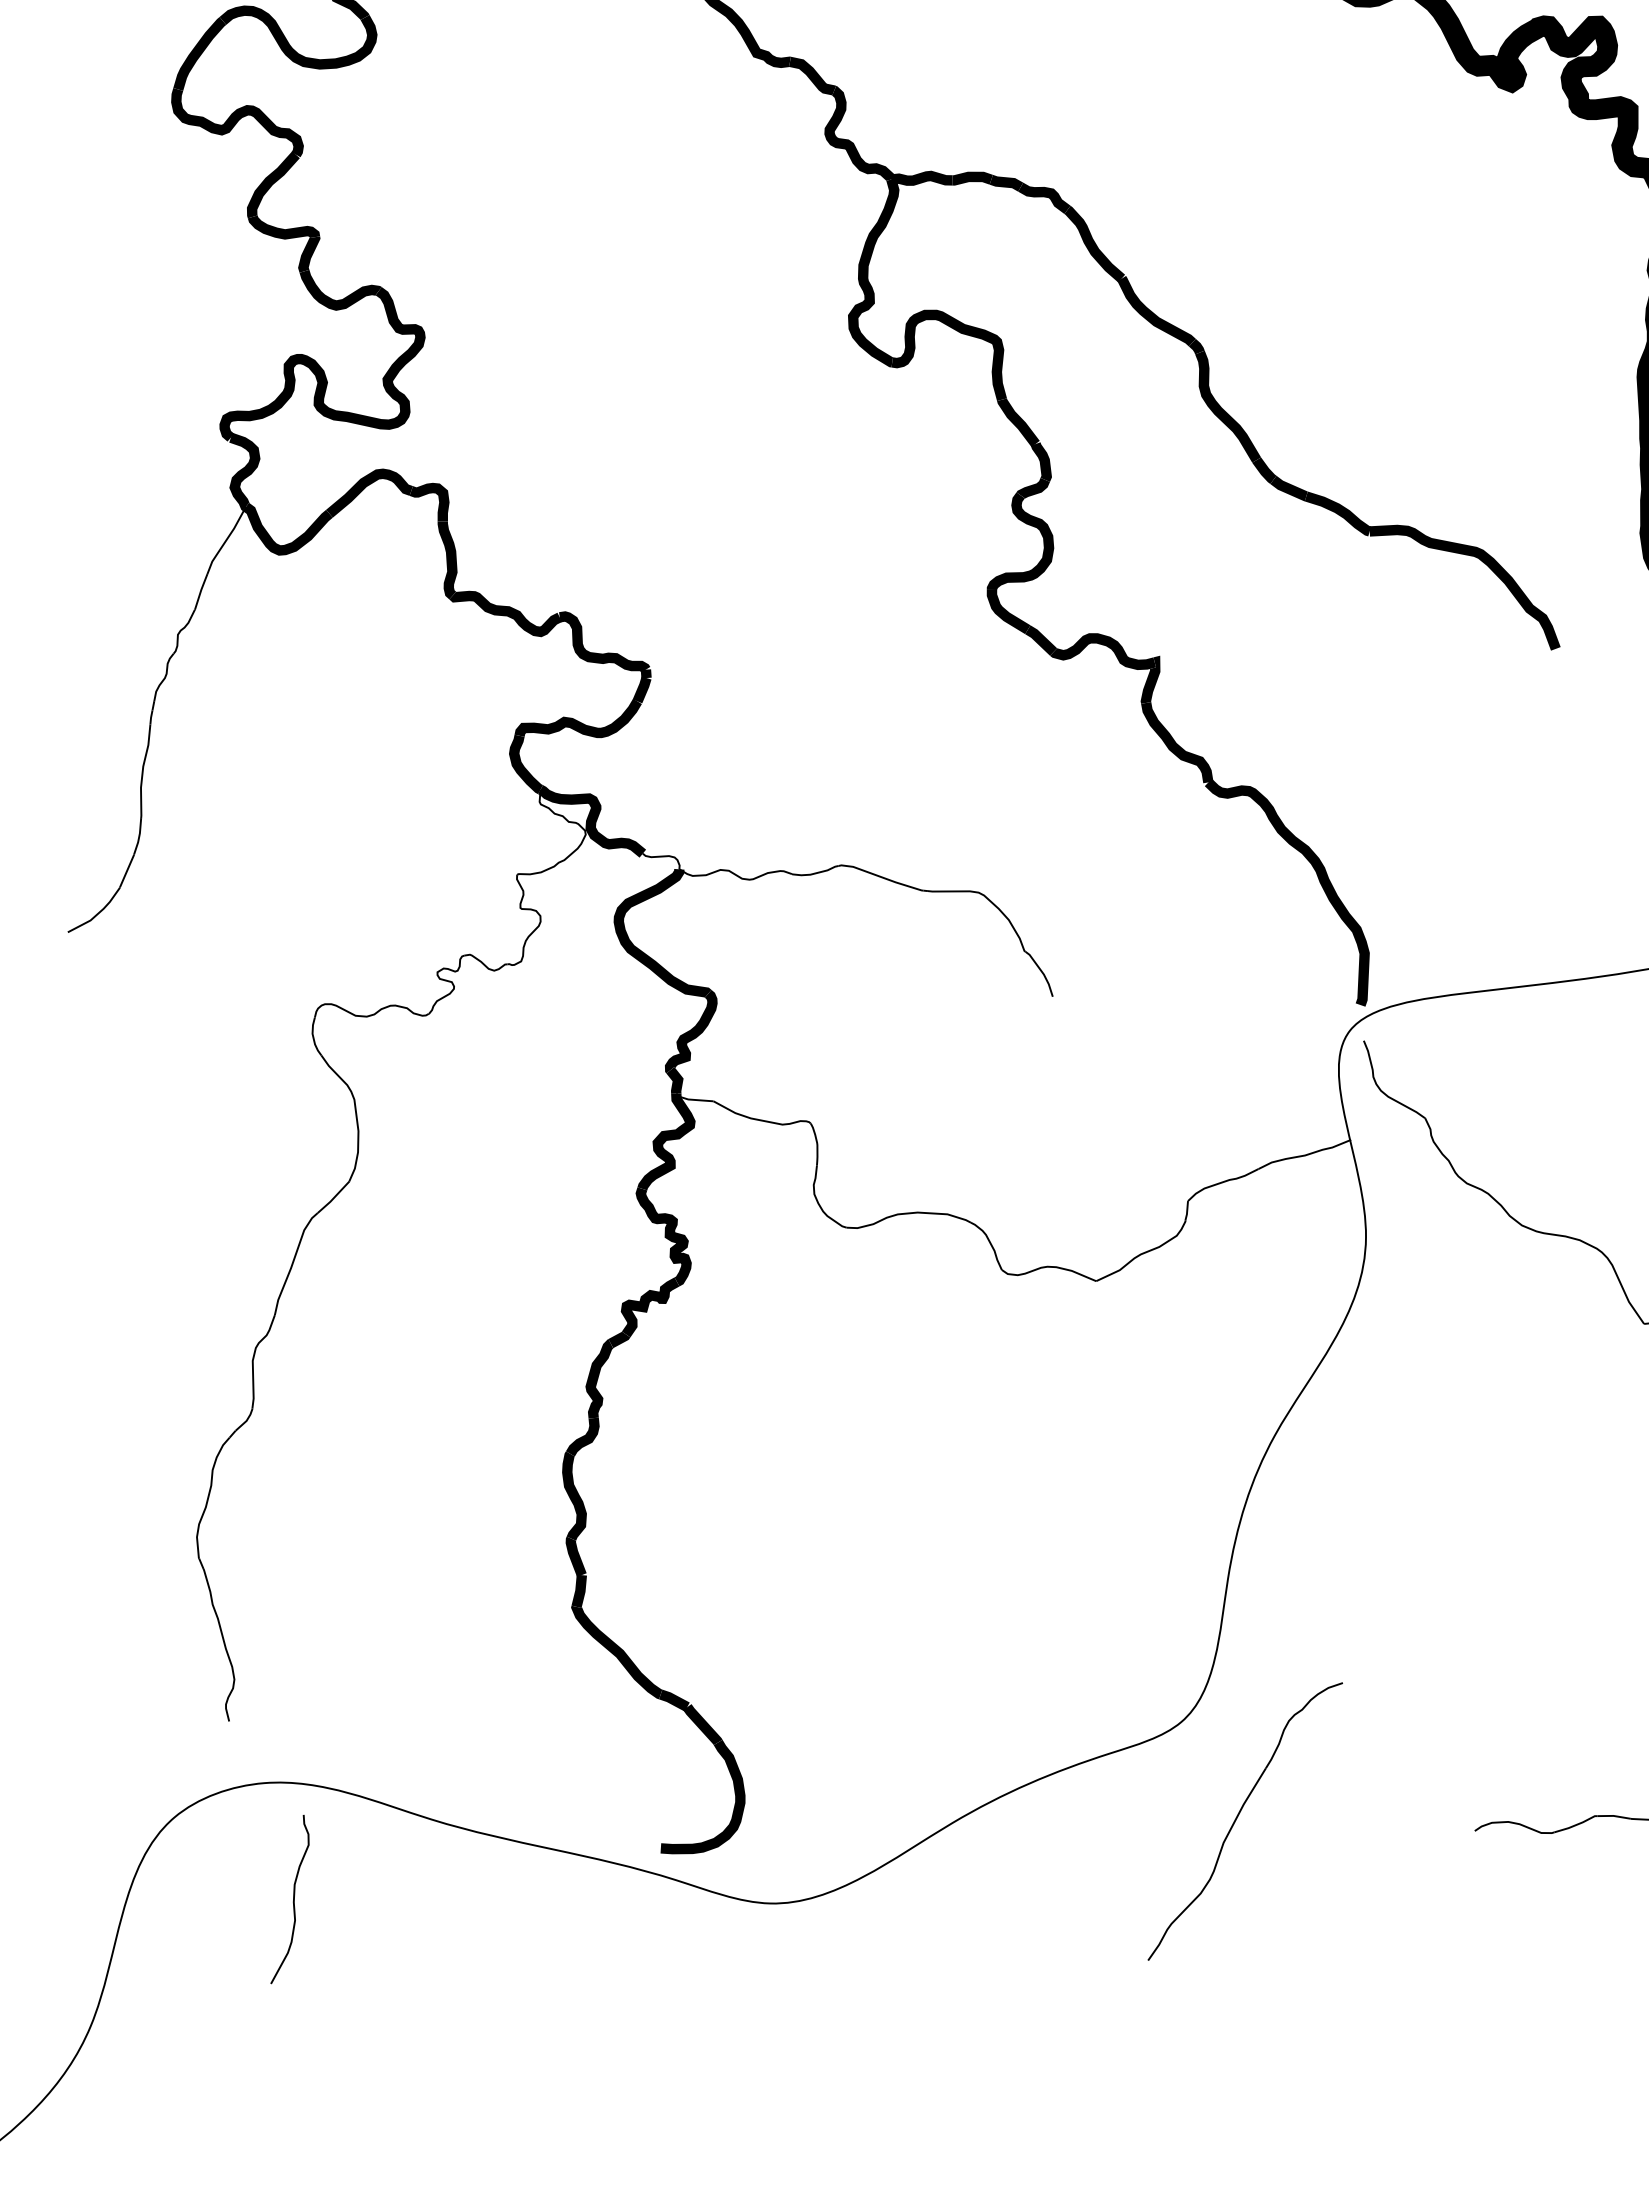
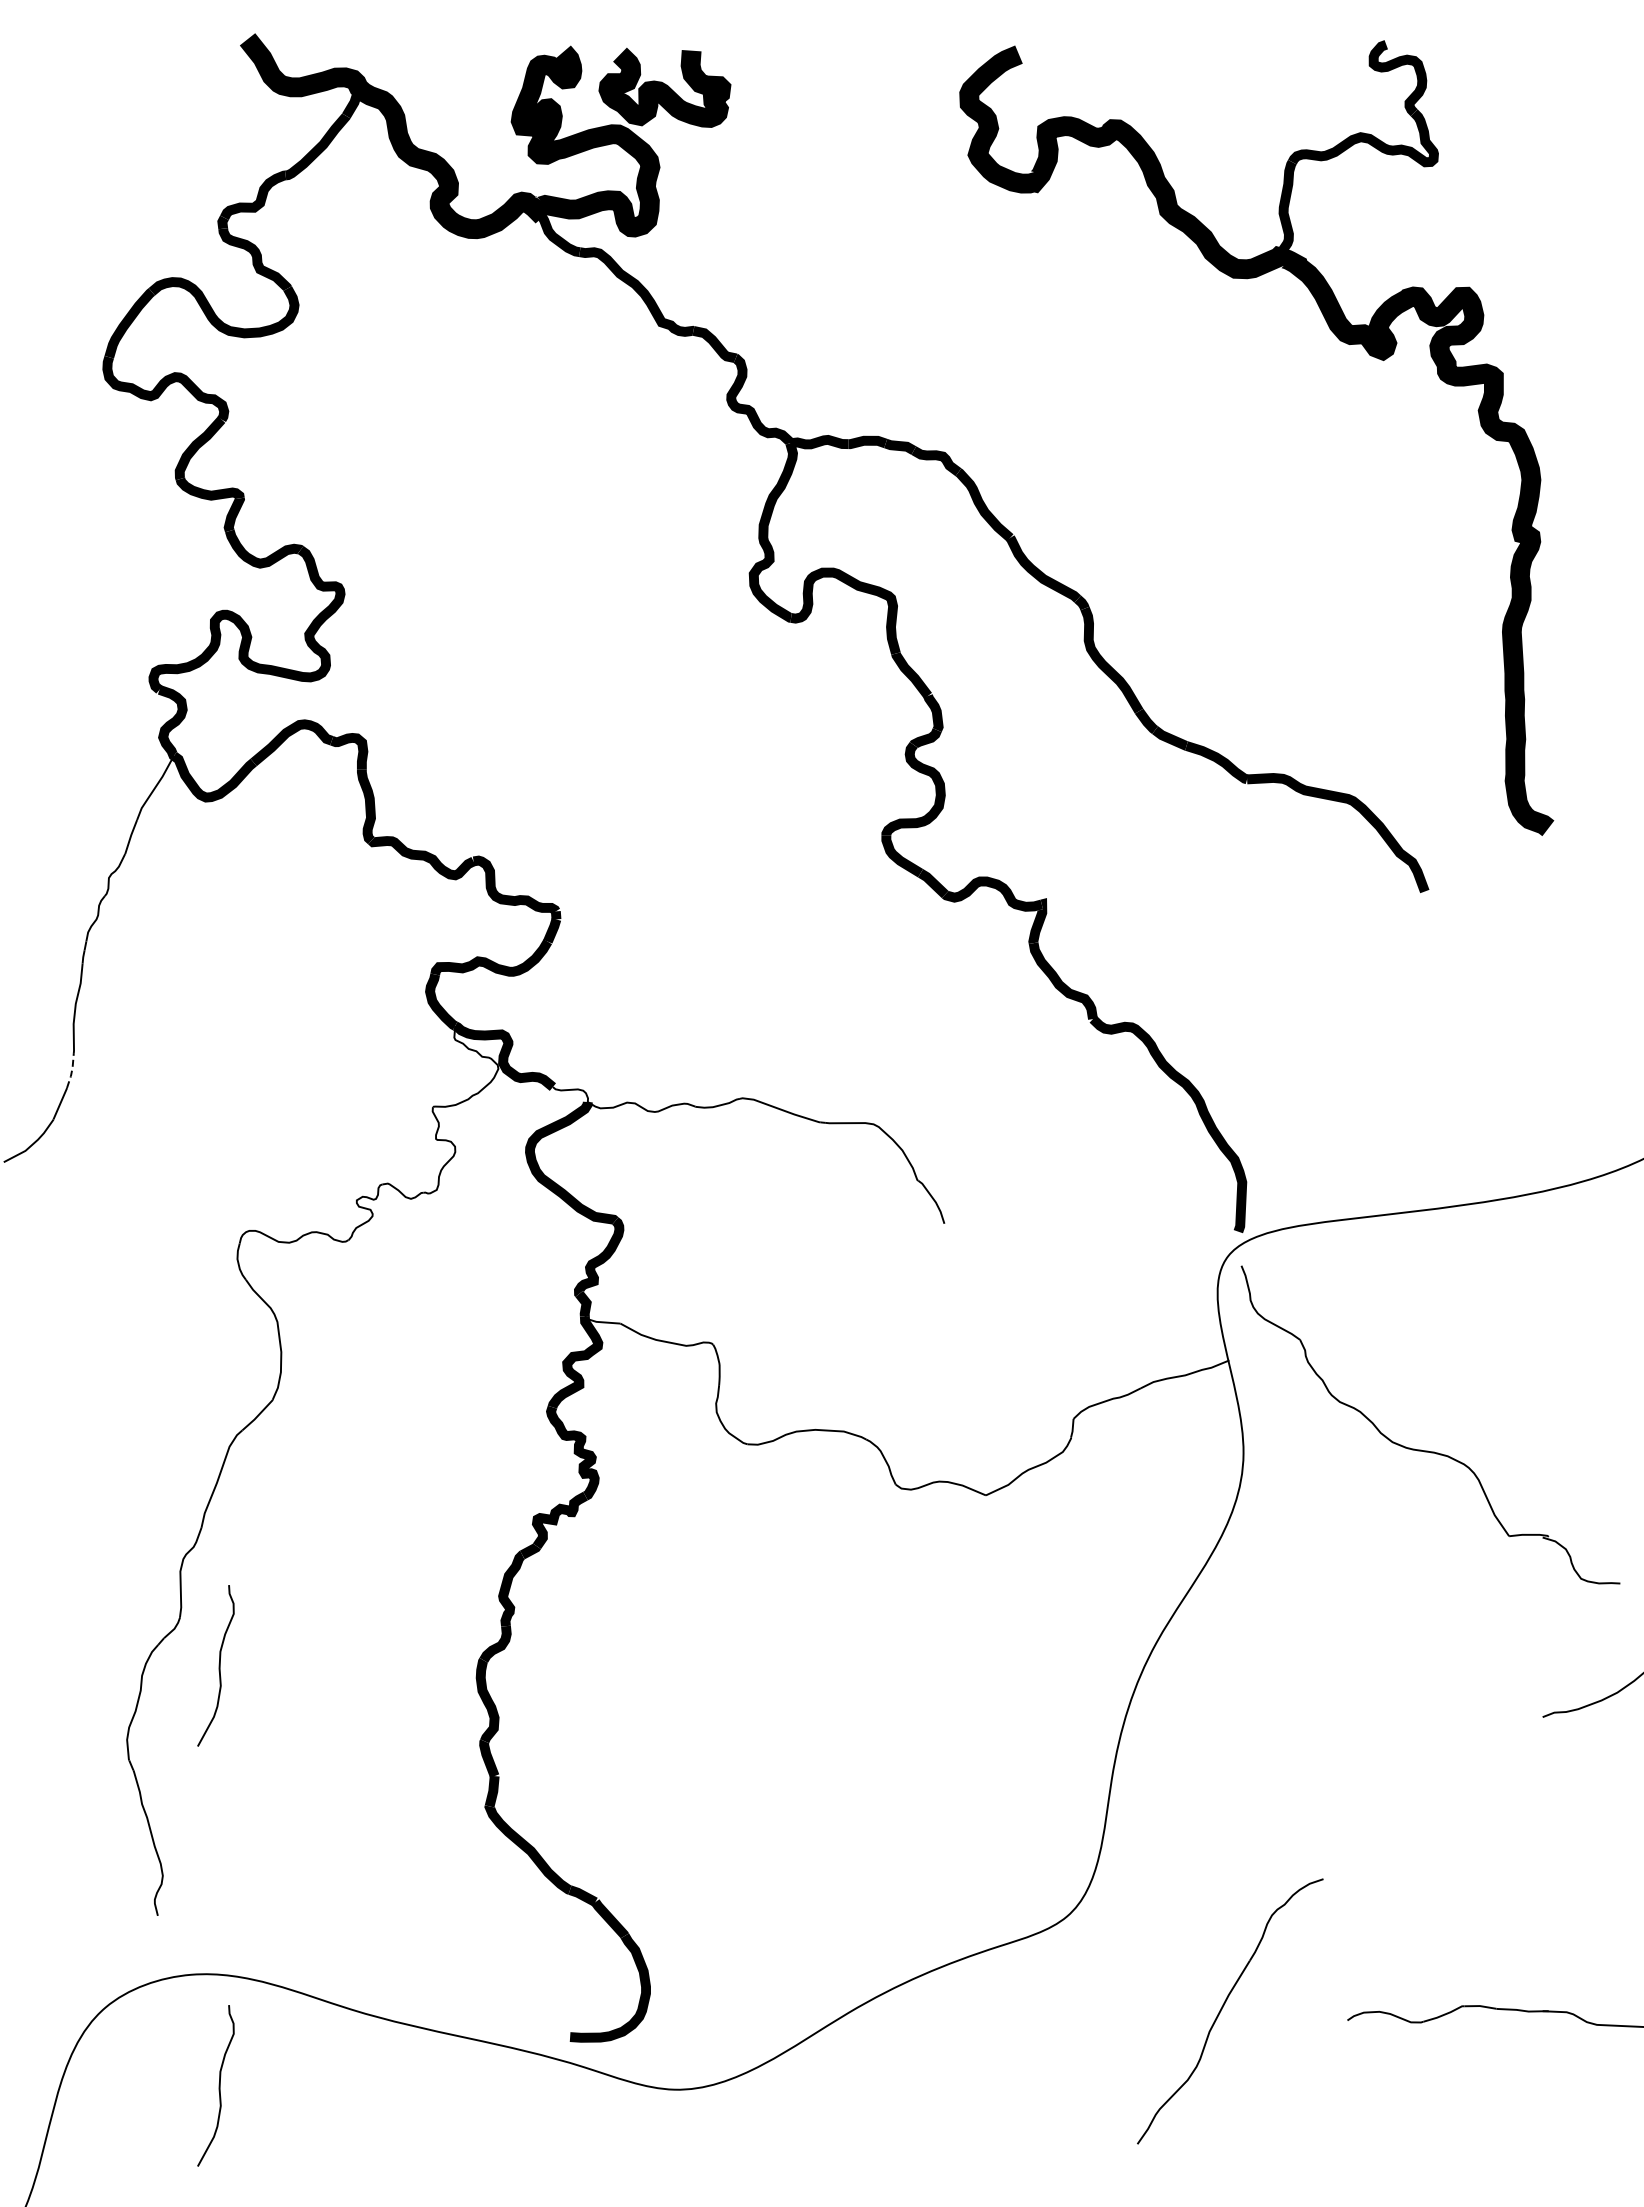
line: (139, 836) -> (72, 1070), solid -> dashed
curve: (292, 1459) -> (218, 1665), added
part: (1238, 1817) -> (1223, 2007), moved

